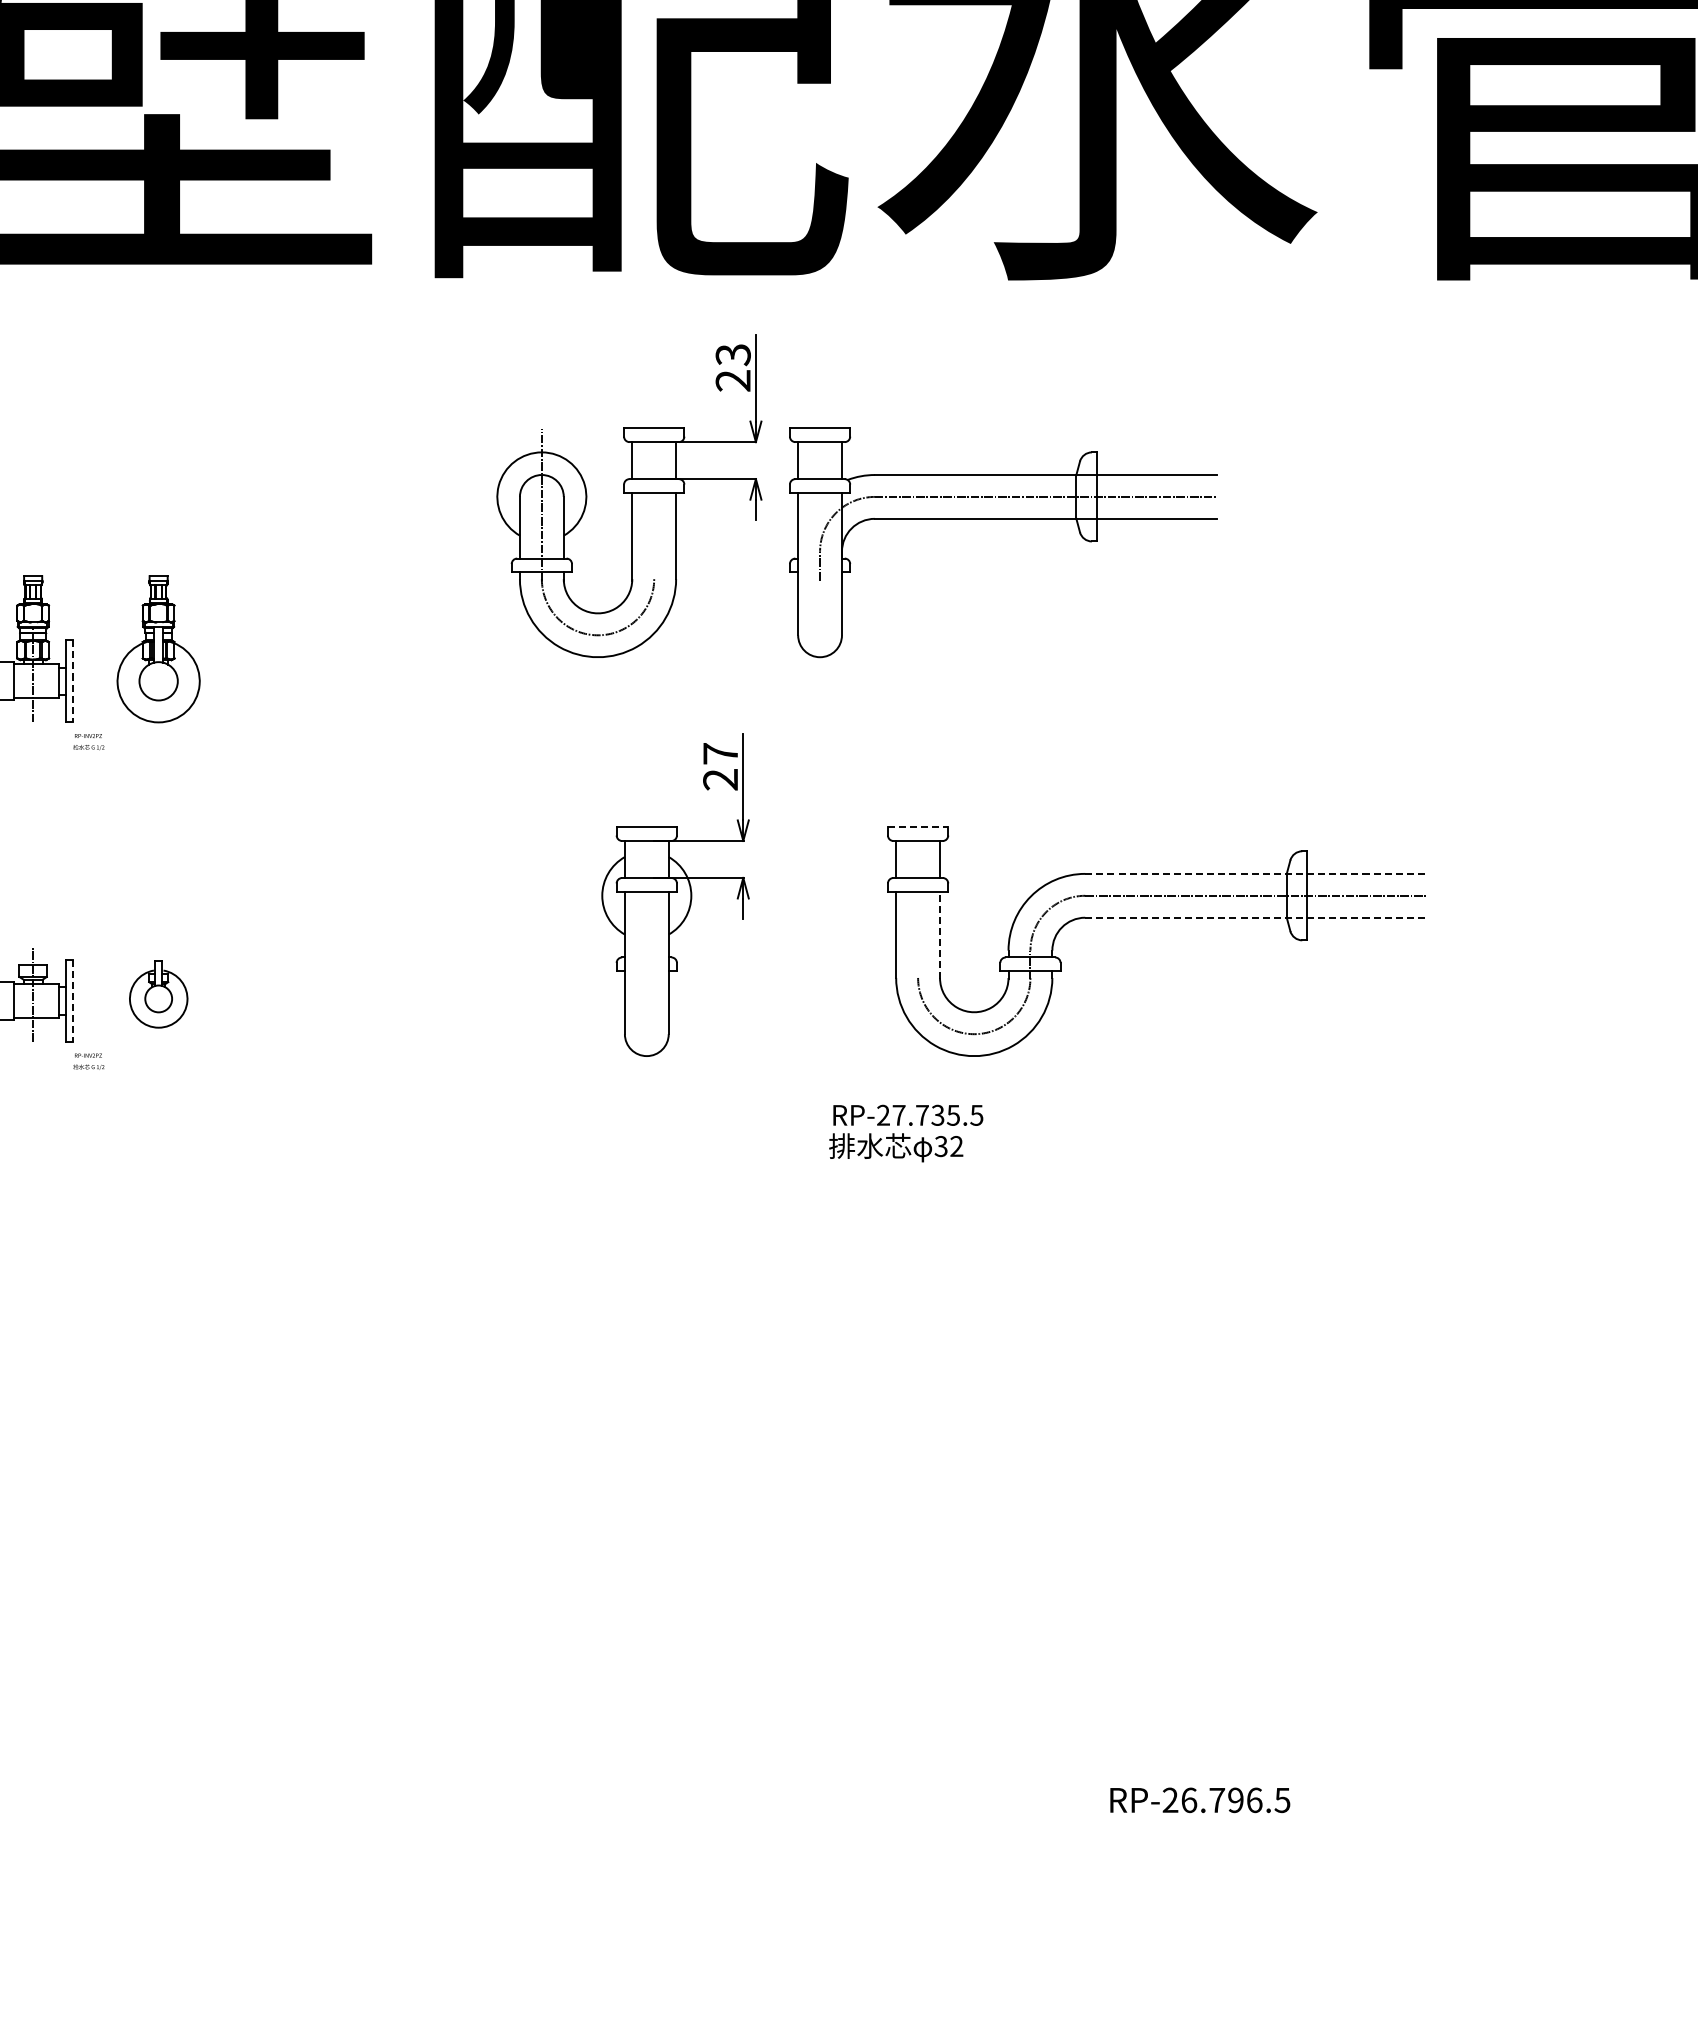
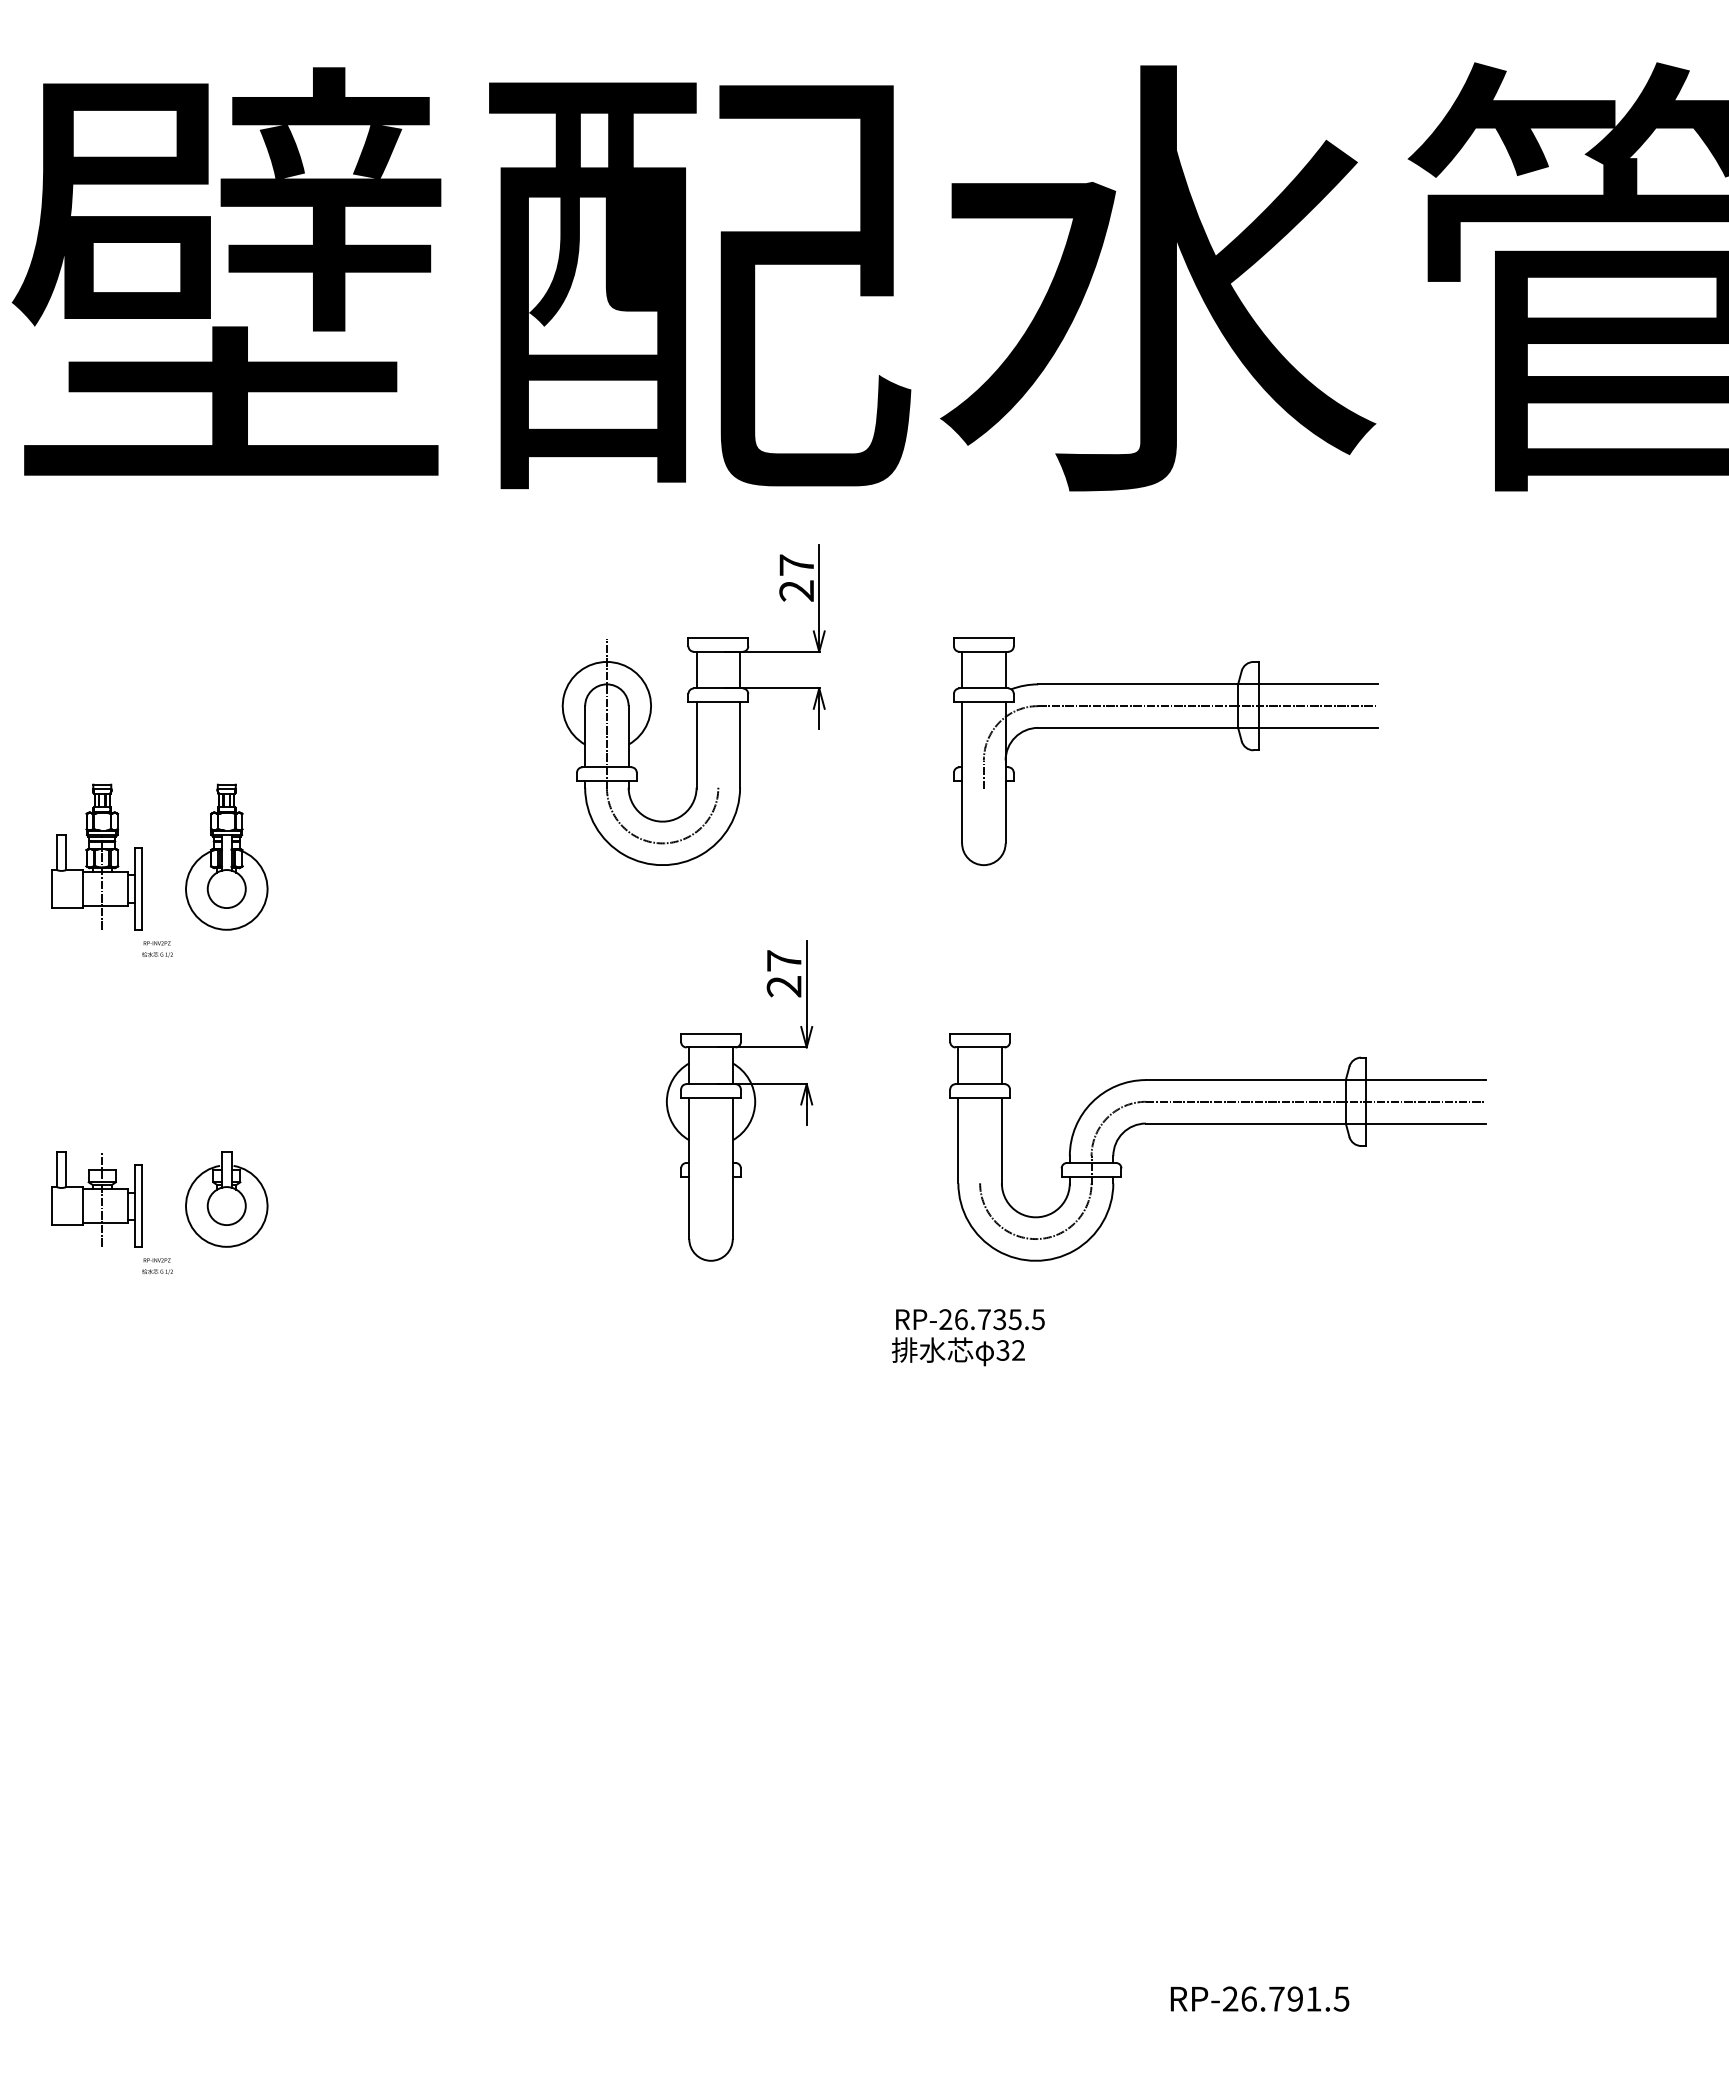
text: (732, 355) -> (796, 565), 23 -> 27
part: (1003, 519) -> (1165, 728), moved
line: (72, 681) -> (141, 889), dashed -> solid
line: (918, 826) -> (980, 1033), dashed -> solid
line: (1256, 874) -> (1315, 1080), dashed -> solid
line: (1256, 917) -> (1315, 1123), dashed -> solid
line: (939, 934) -> (1001, 1140), dashed -> solid
part: (158, 994) -> (226, 1199), size x1.43
line: (72, 1001) -> (141, 1206), dashed -> solid
text: (899, 1115) -> (961, 1319), RP-27.735.5 -> RP-26.735.5
text: (1254, 1799) -> (1313, 1998), RP-26.796.5 -> RP-26.791.5

